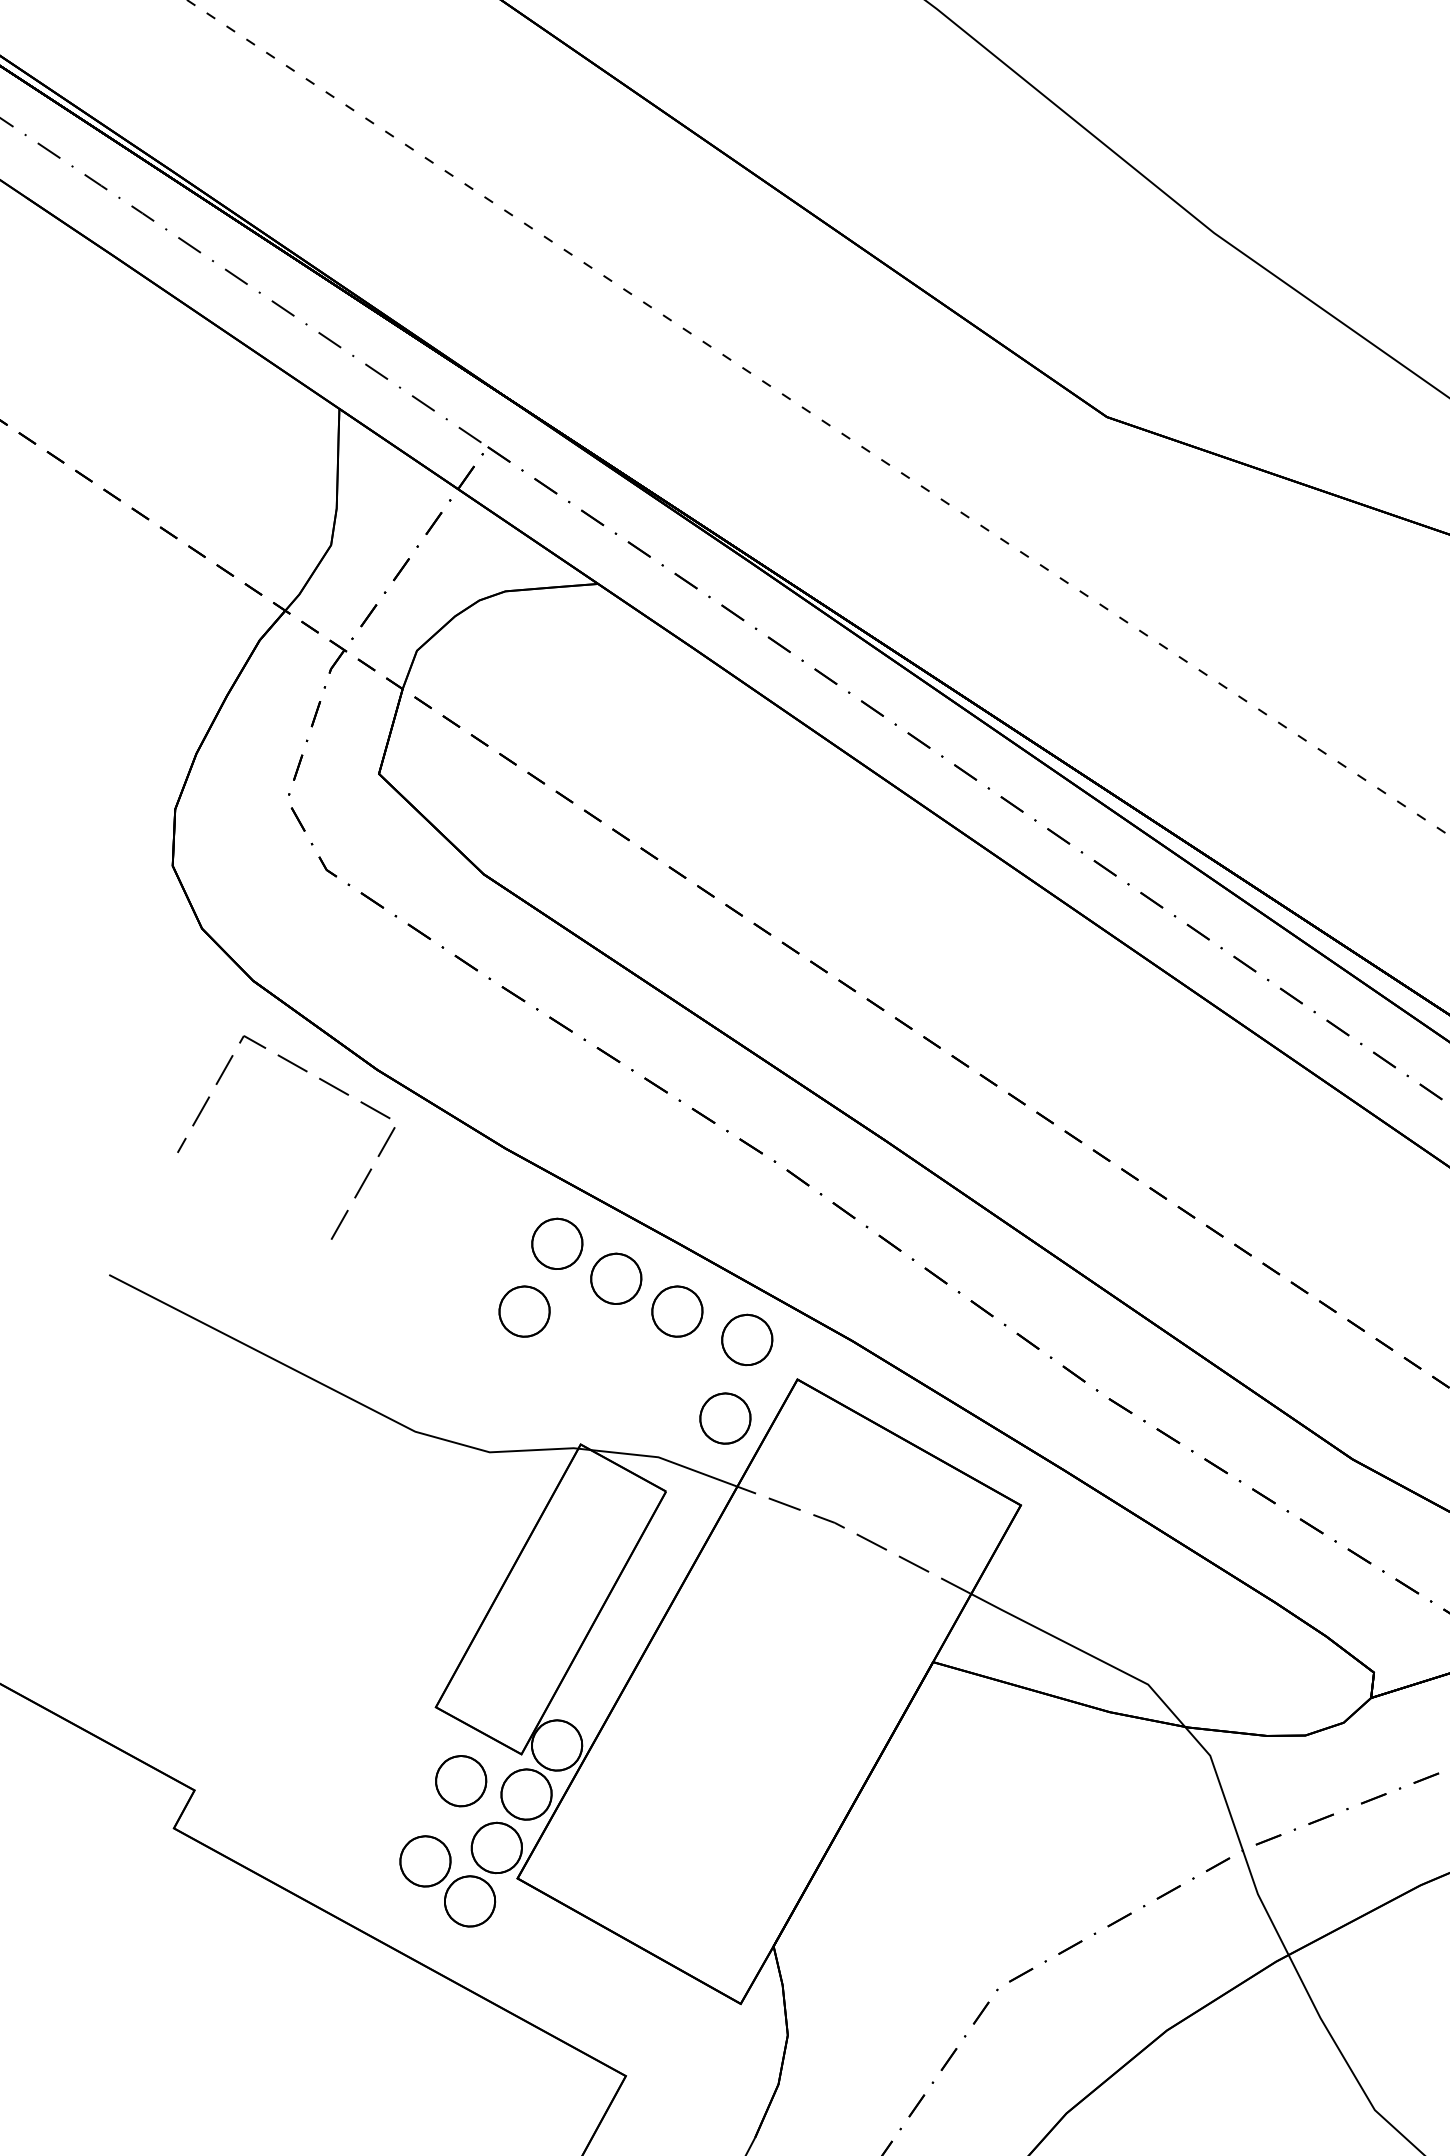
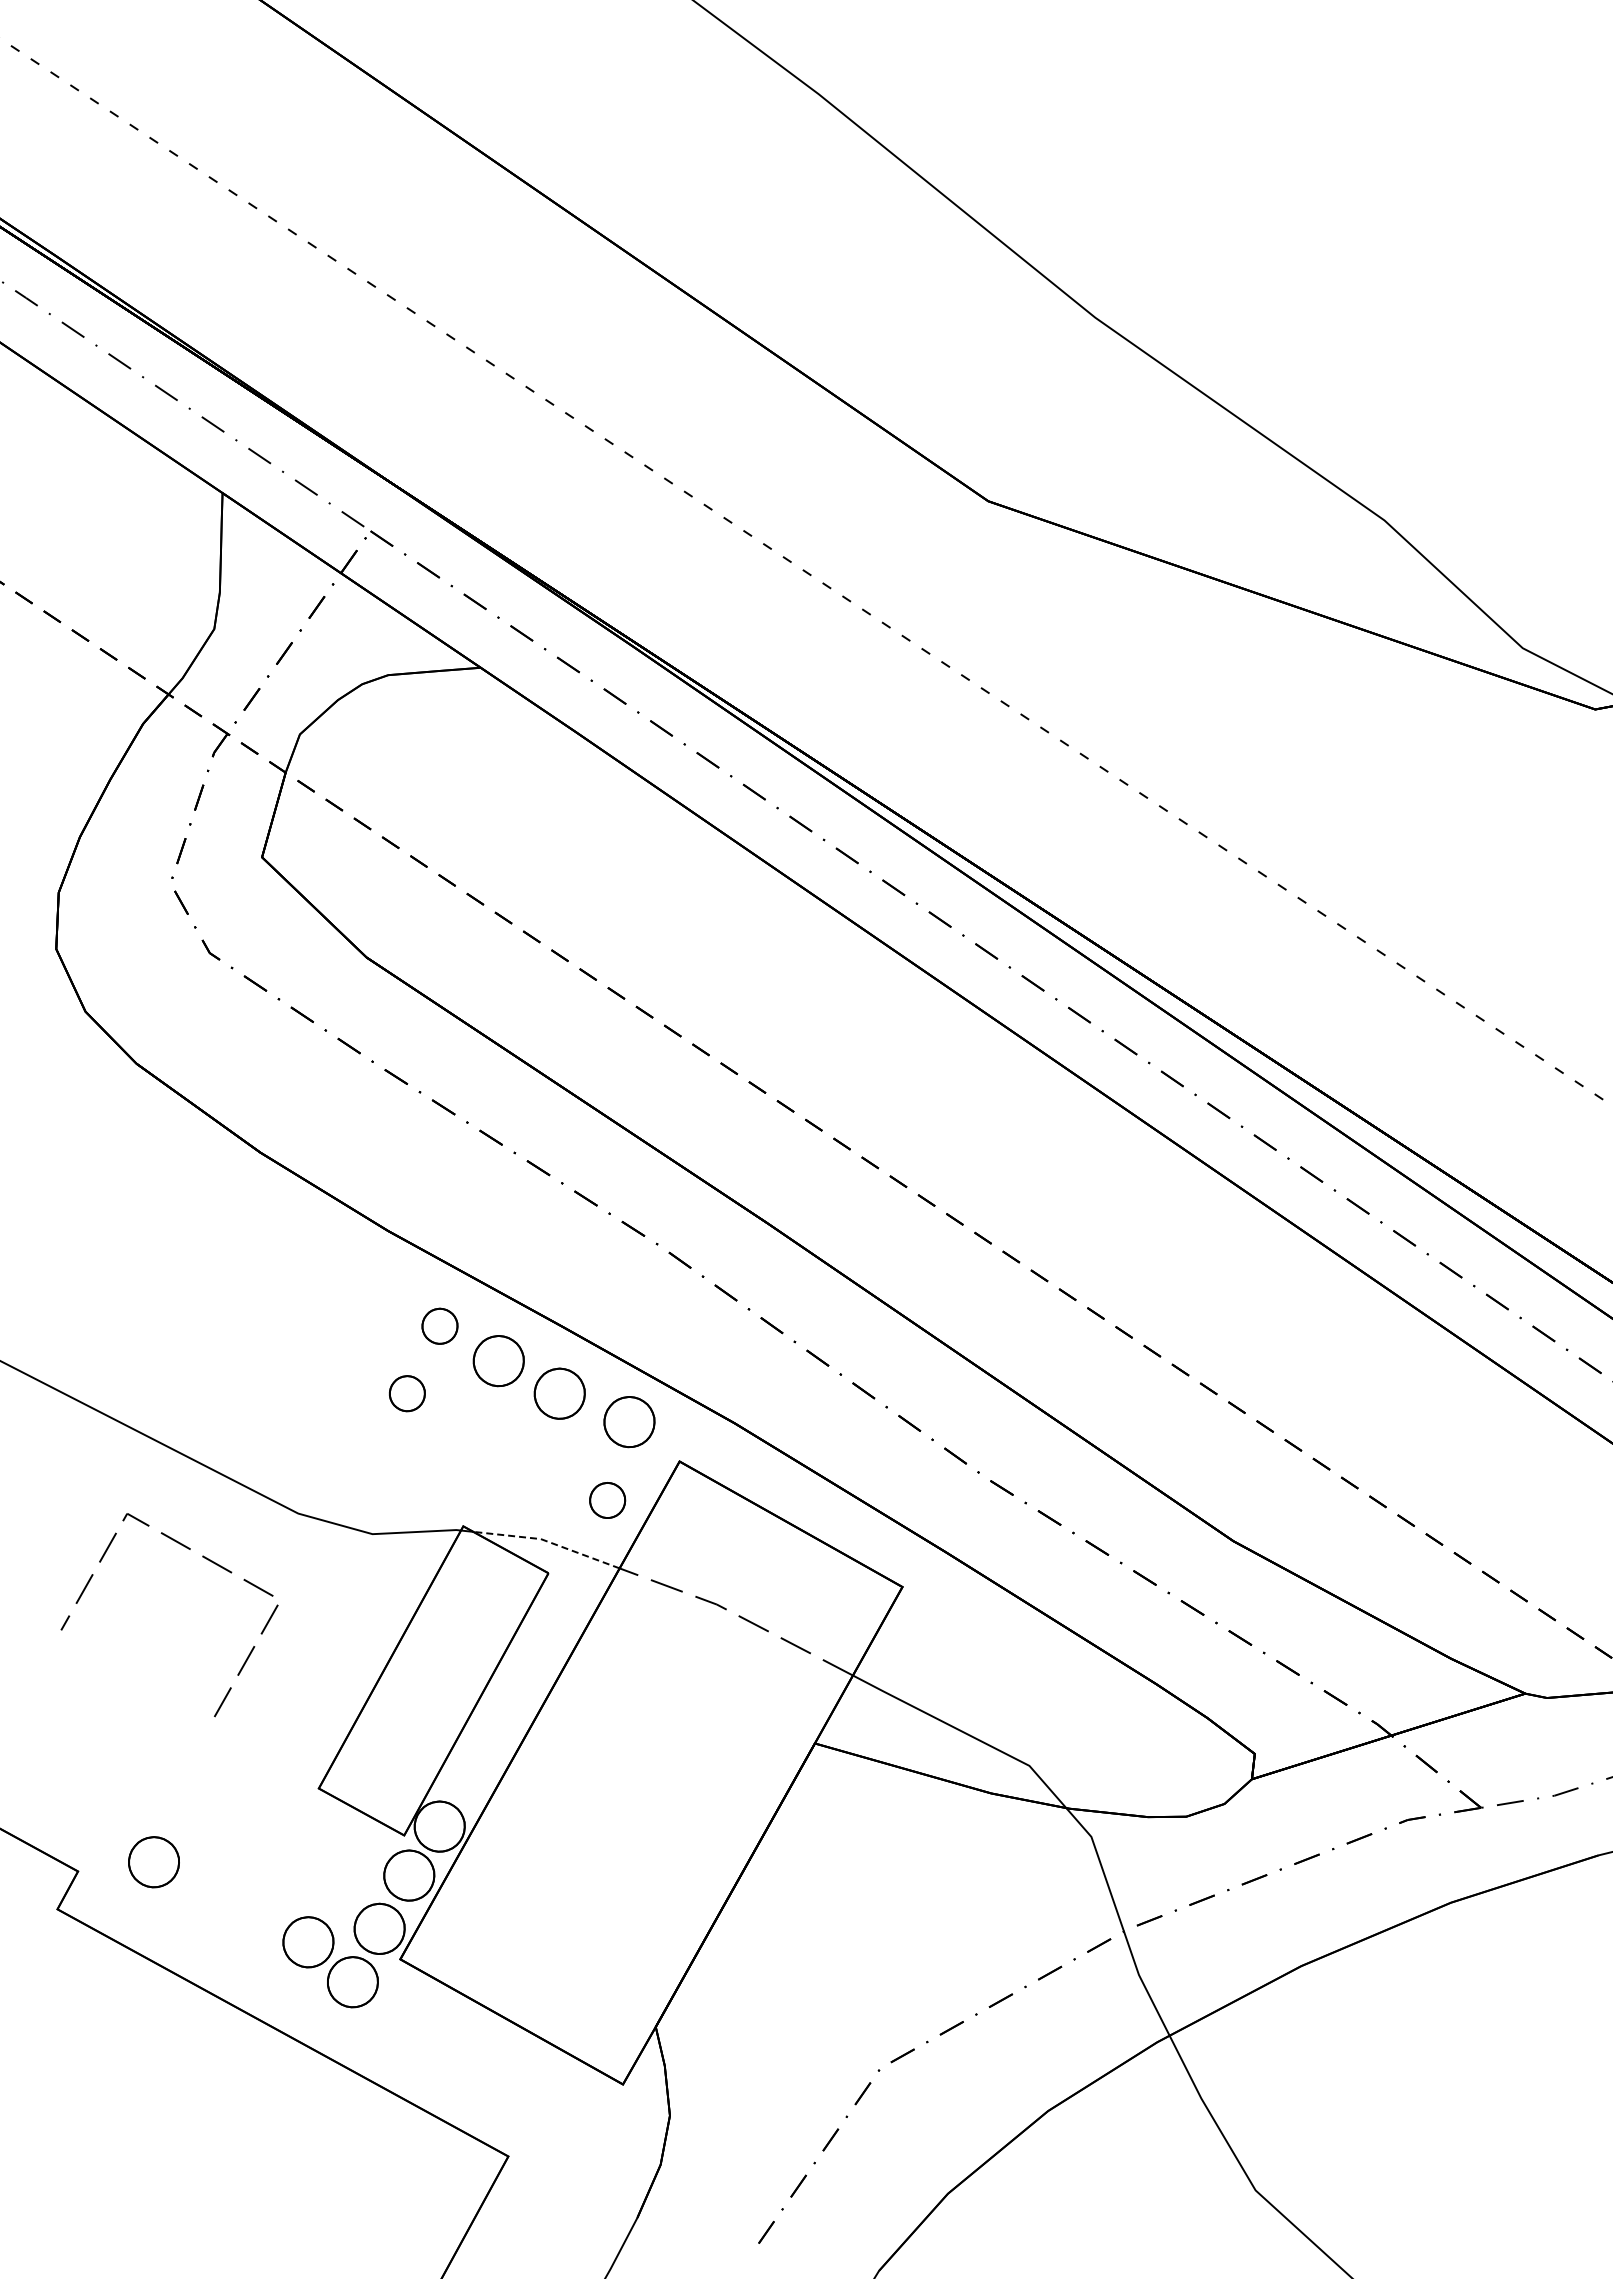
line: (319, 1079) -> (202, 1557), moved
part: (556, 1244) -> (439, 1326), size x0.7
part: (524, 1311) -> (407, 1393), size x0.7
part: (725, 1418) -> (607, 1500), size x0.7
line: (666, 1459) -> (548, 1541), solid -> dashed
part: (460, 1781) -> (153, 1862), moved

